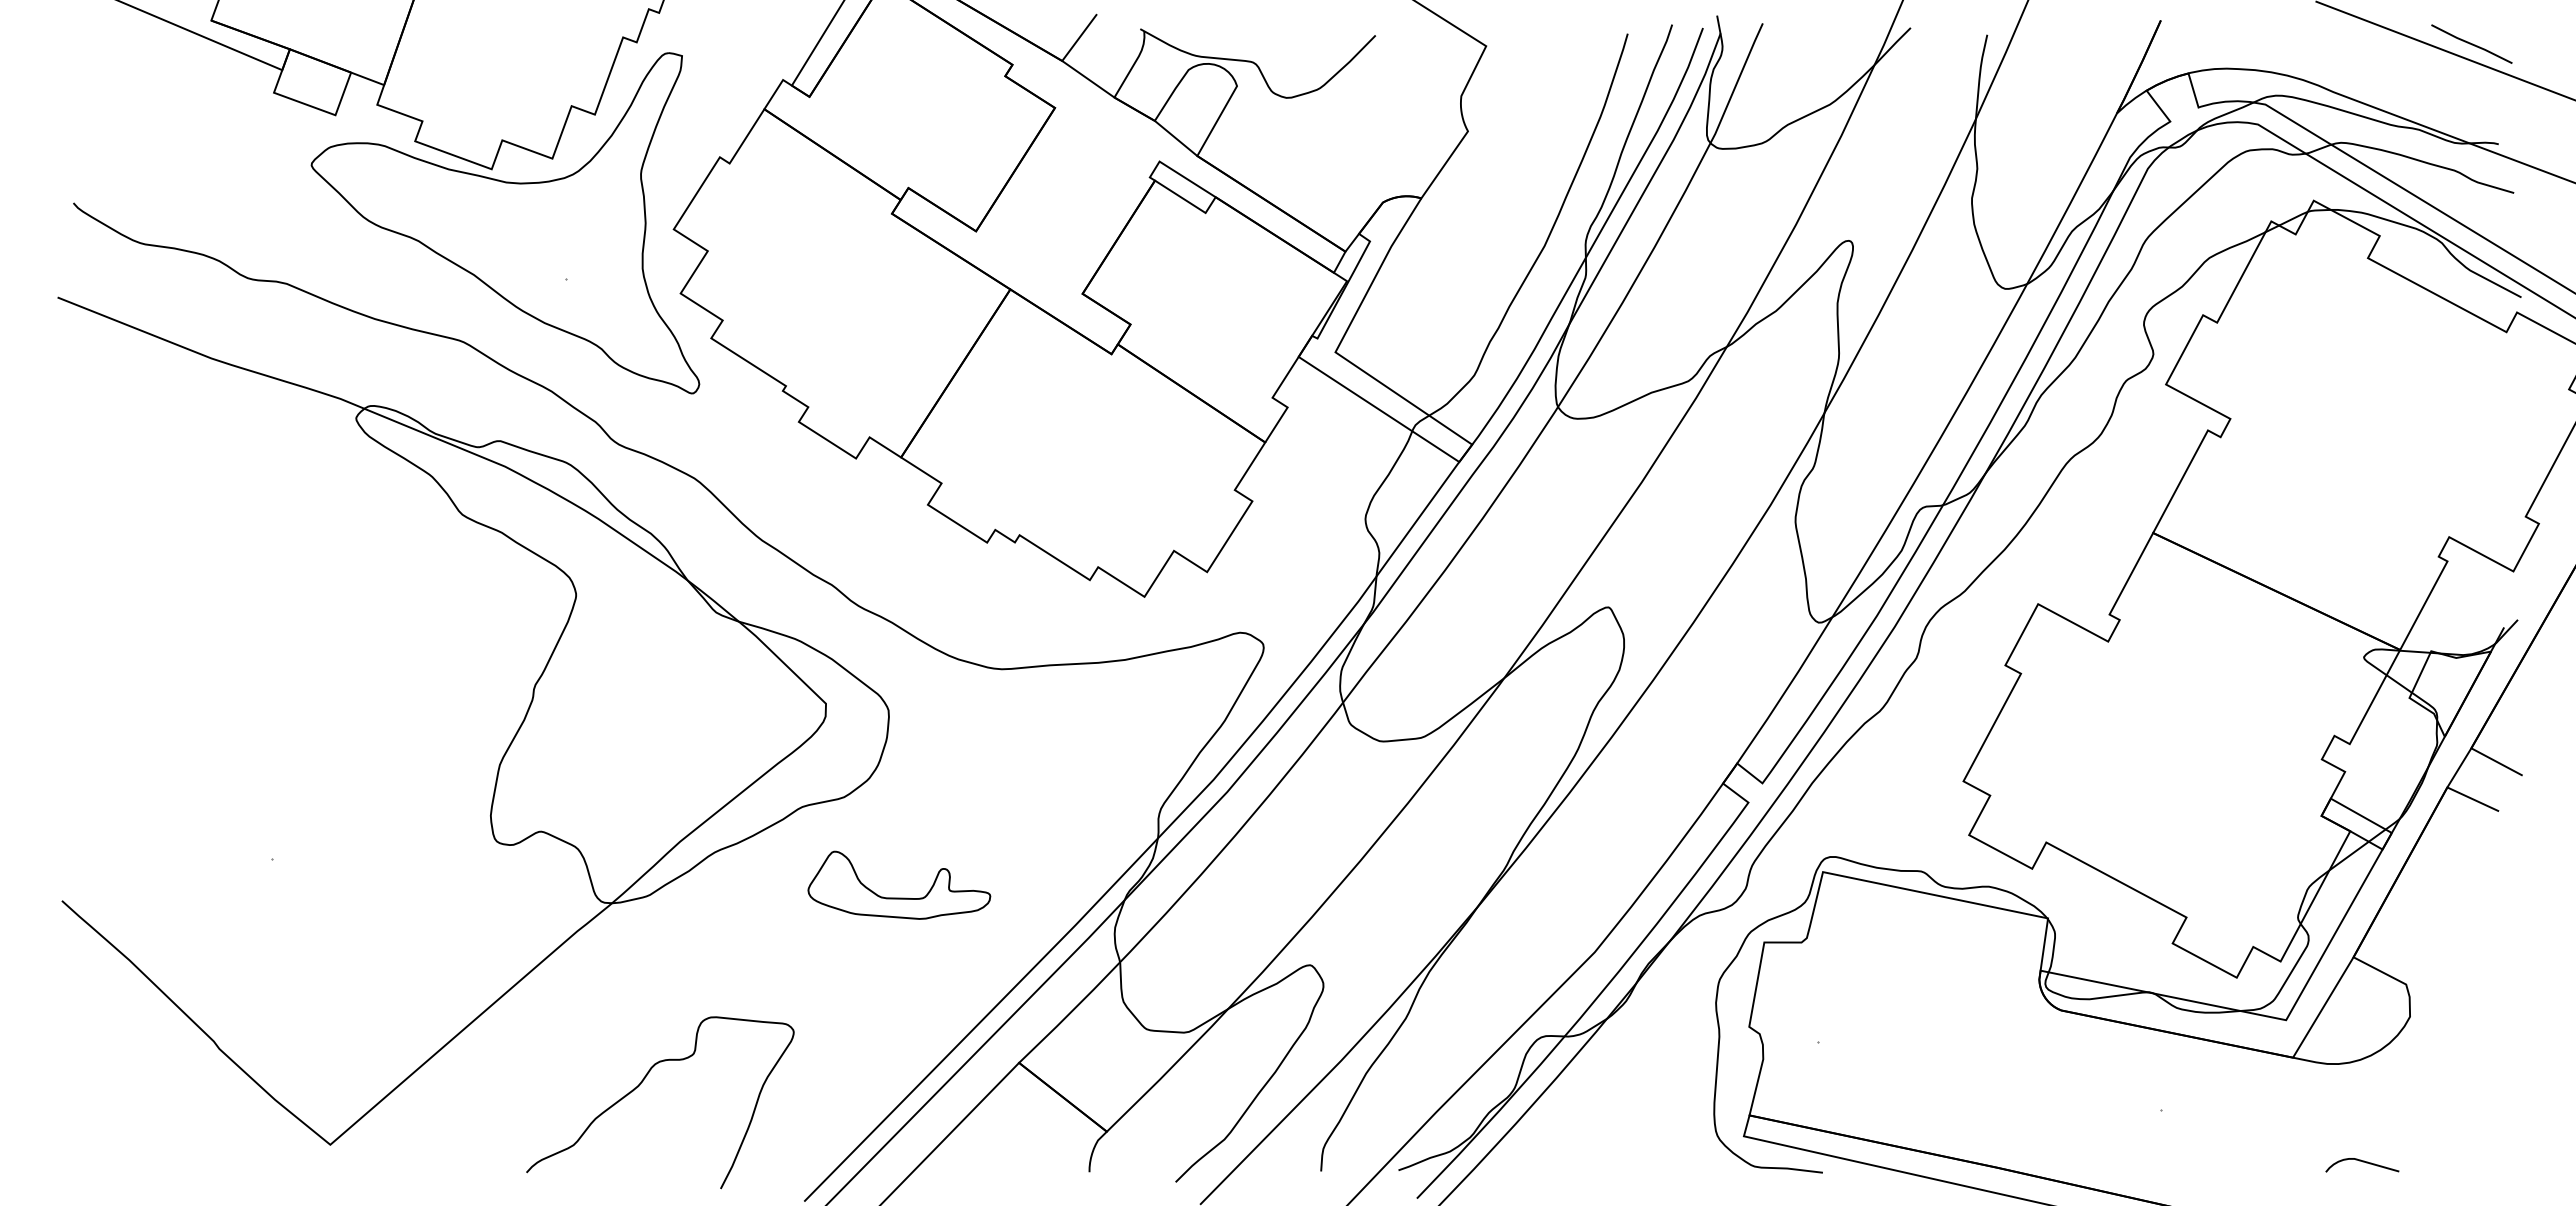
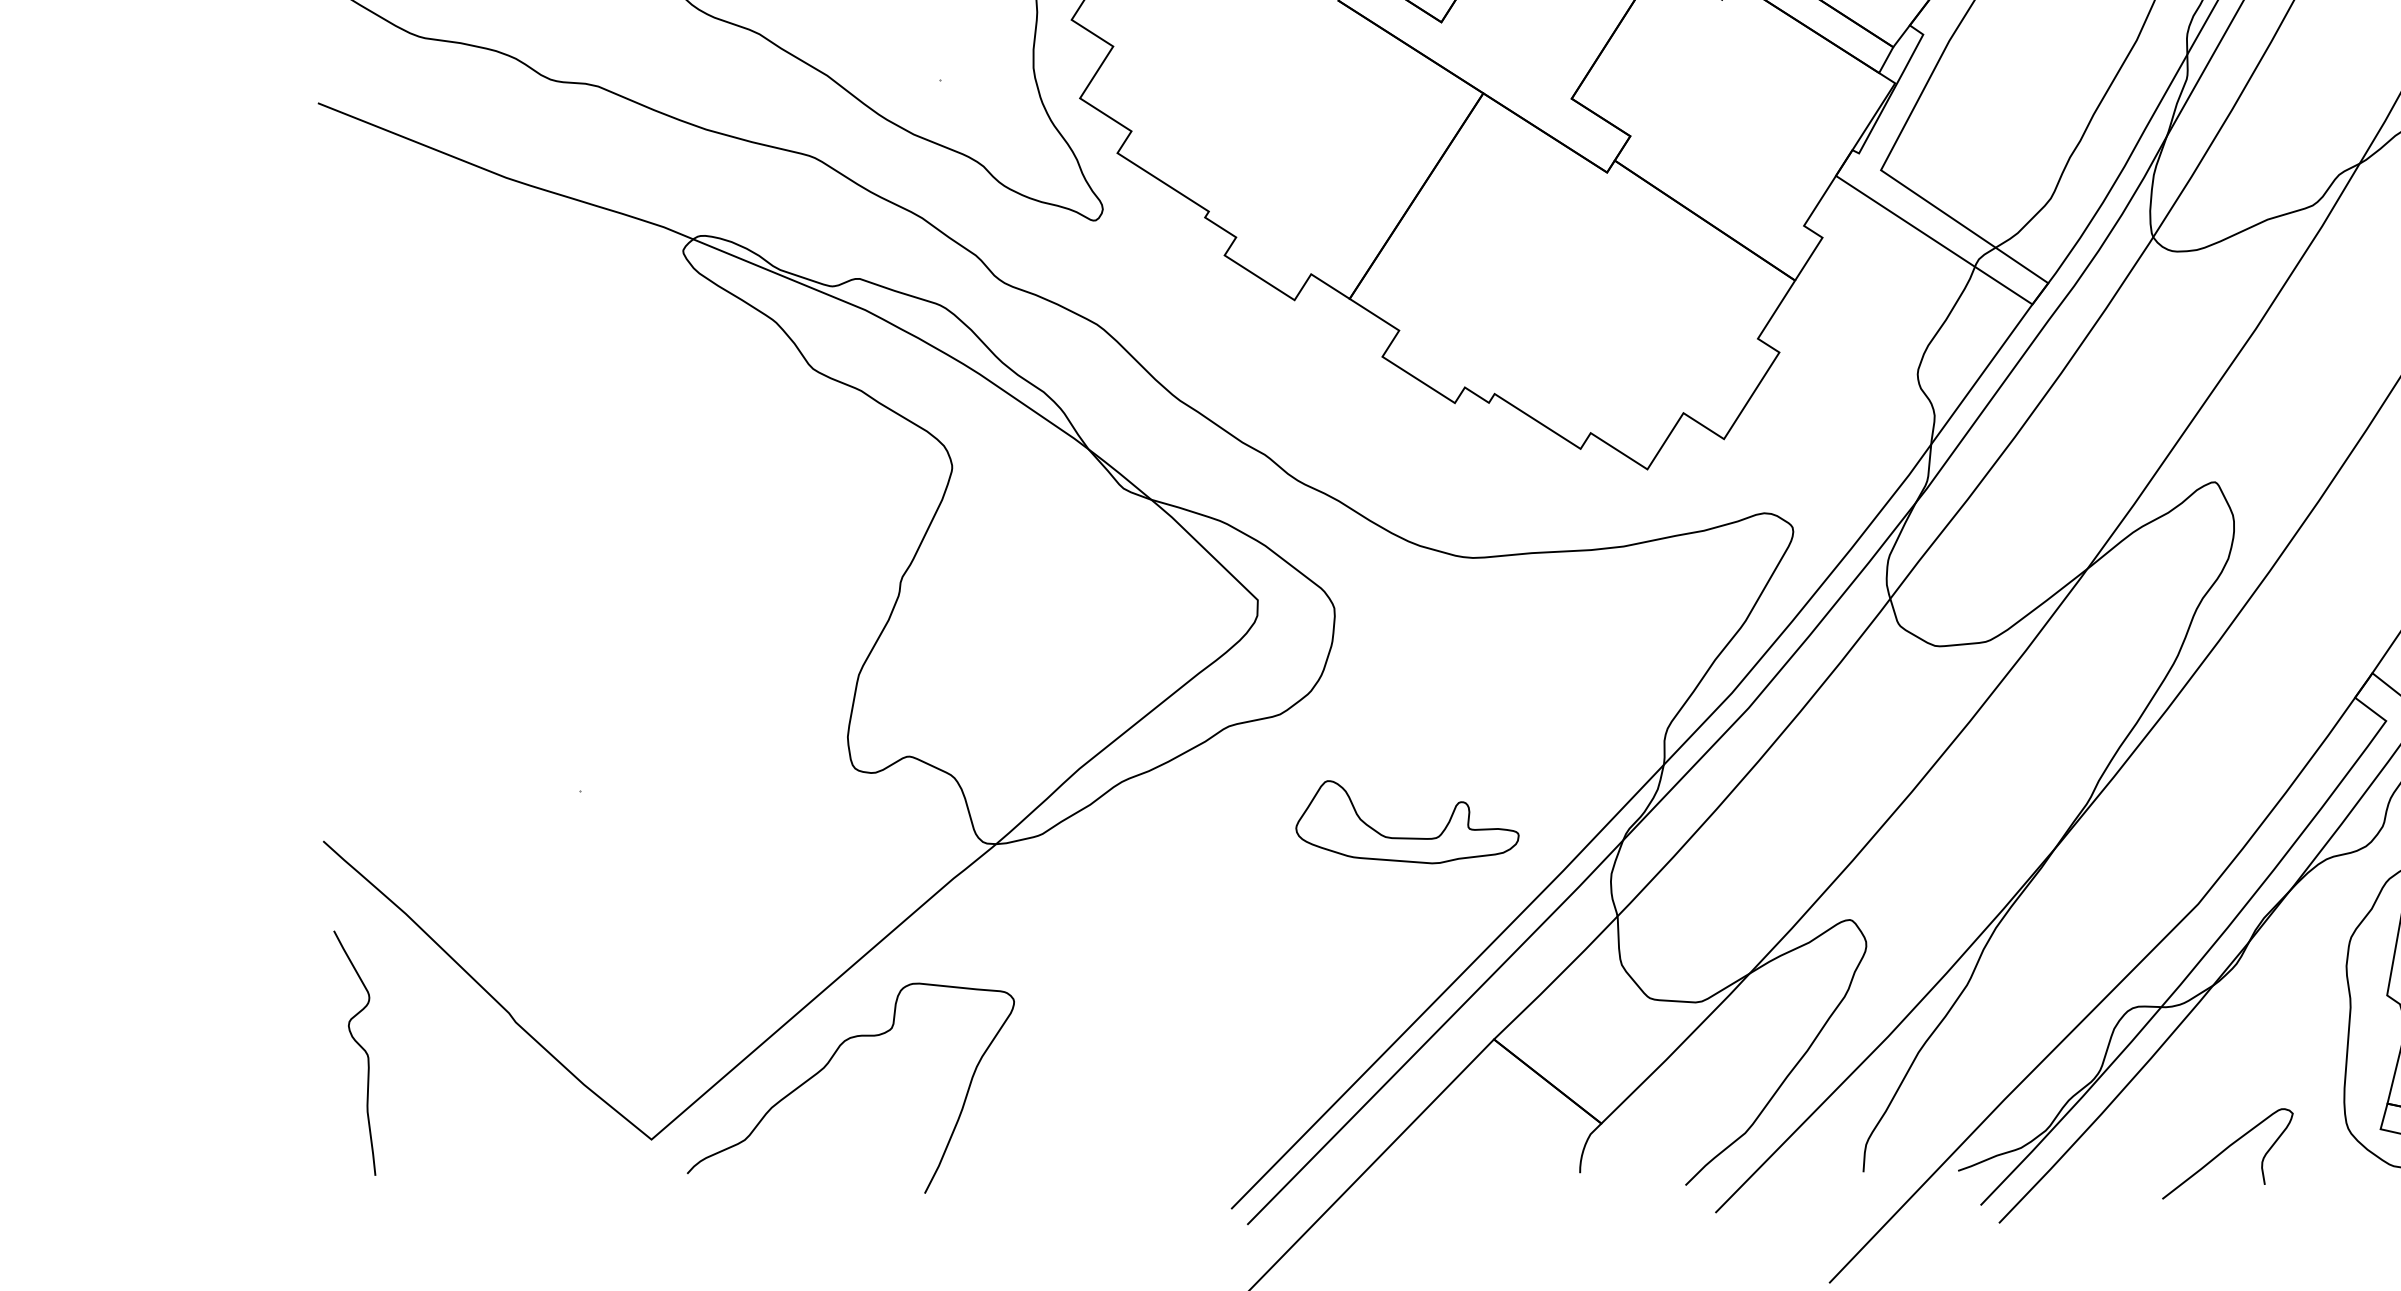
part: (899, 897) -> (1407, 837), moved
curve: (91, 1068) -> (359, 1046), added
curve: (640, 1085) -> (826, 1067), moved
curve: (1617, 1153) -> (2225, 1150), added

